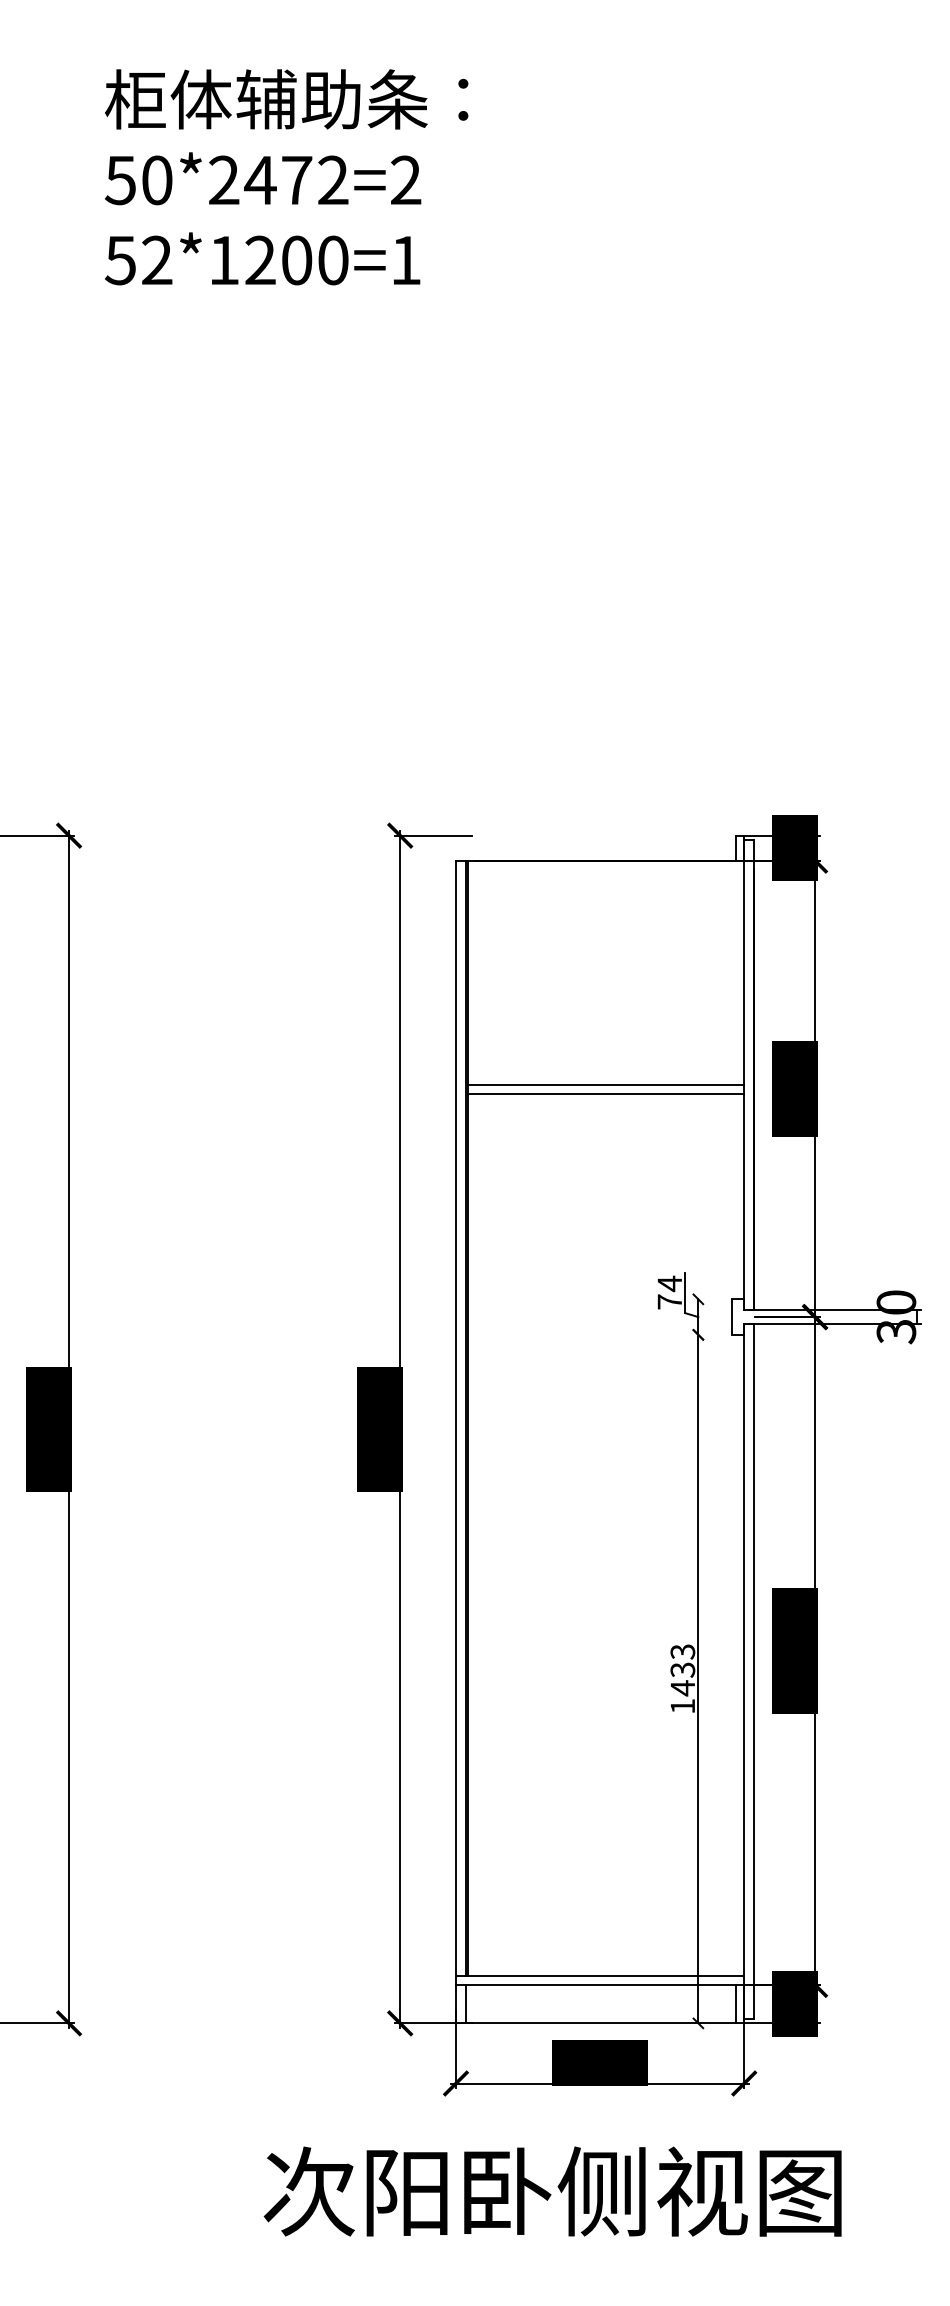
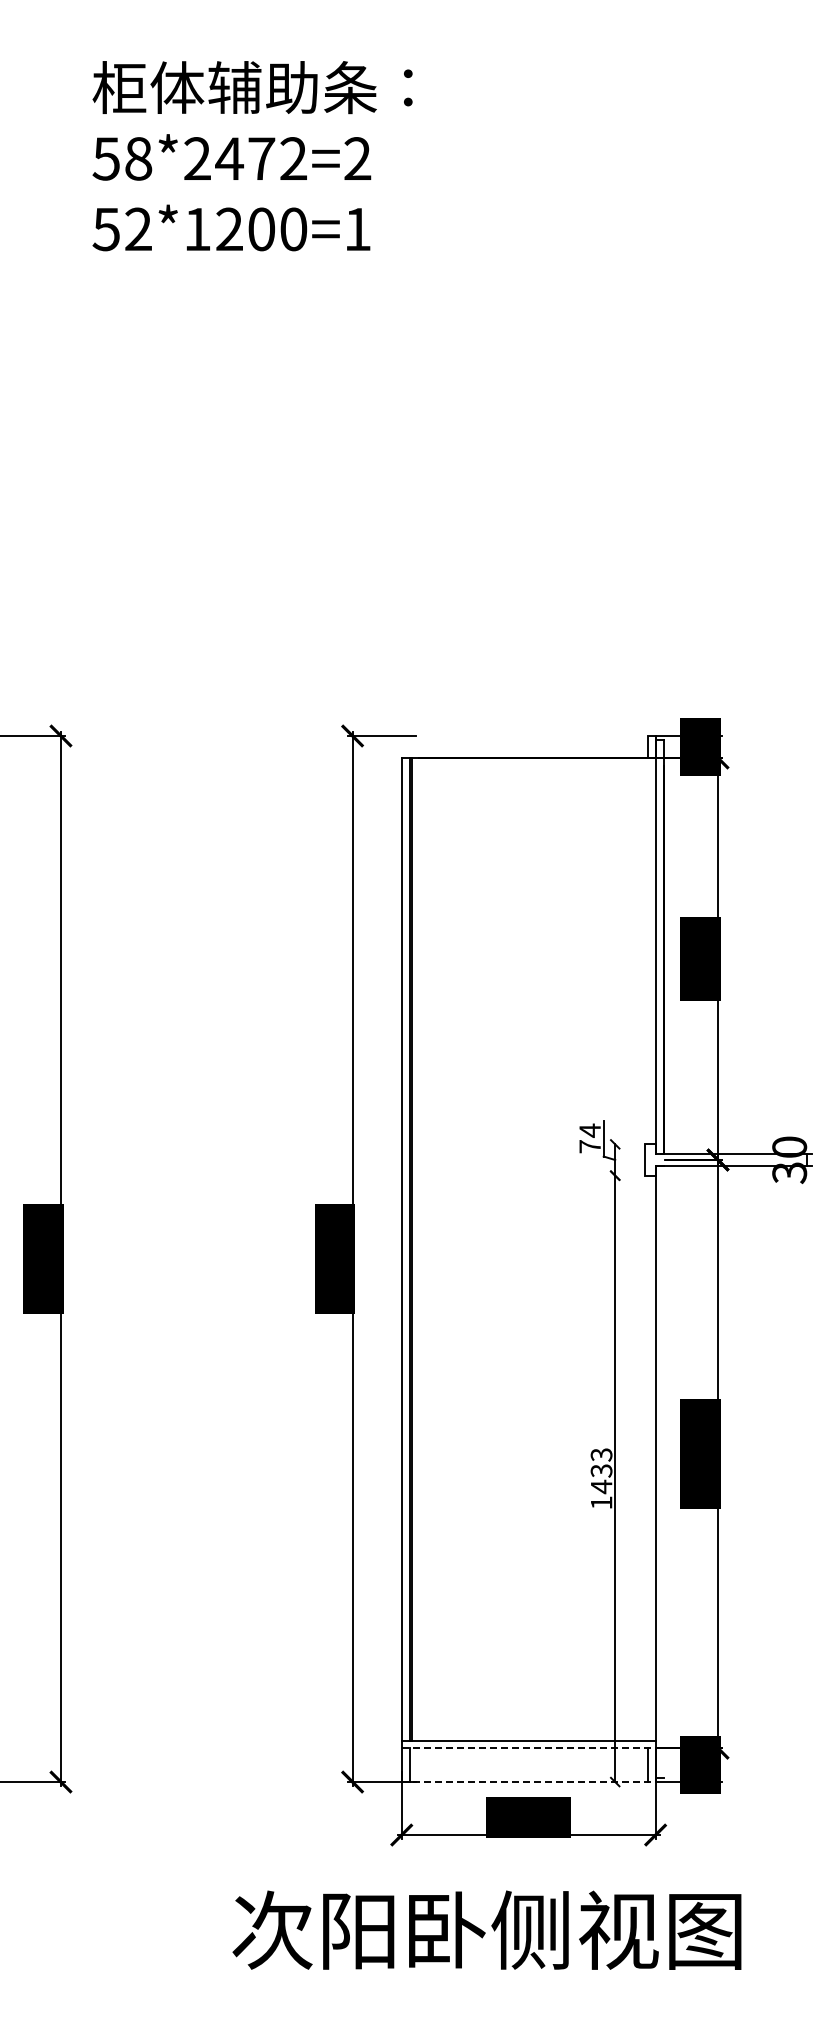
text: (157, 179) -> (138, 158), 50*2472=2 -> 58*2472=2
line: (605, 1084) -> (533, 955), removed
line: (605, 1093) -> (533, 963), removed
line: (754, 1670) -> (664, 1471), removed
line: (599, 1985) -> (528, 1748), solid -> dashed
line: (599, 2023) -> (528, 1782), solid -> dashed

